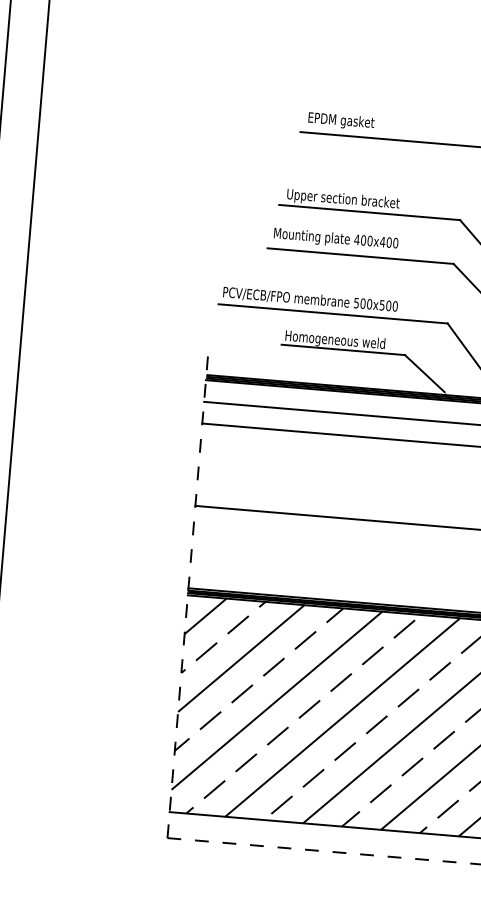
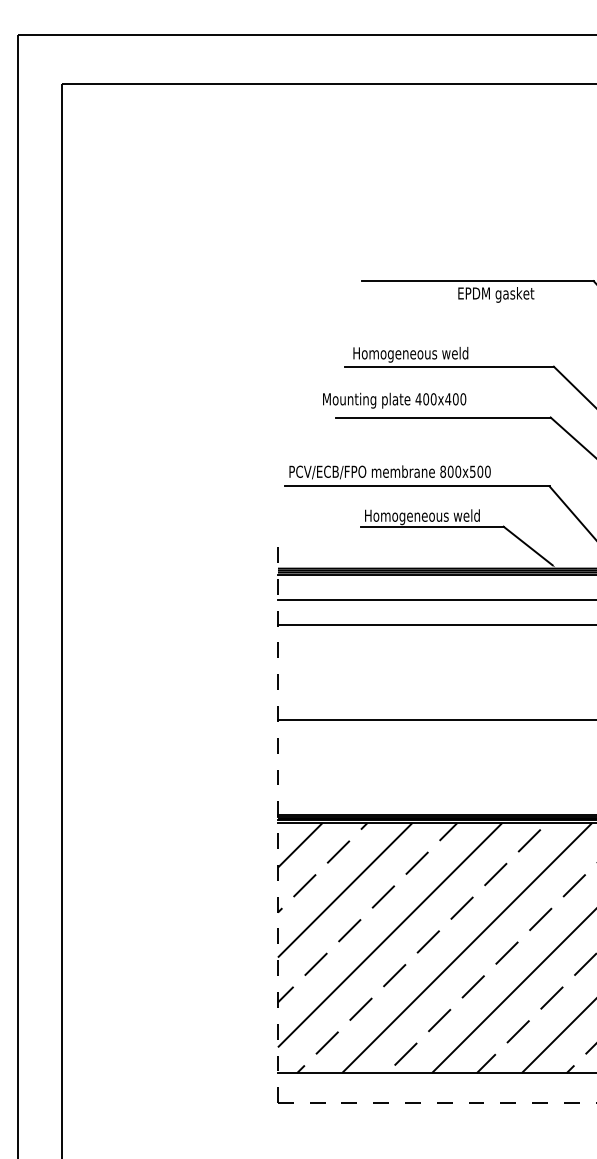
text: (341, 121) -> (496, 294), moved
text: (342, 199) -> (417, 354), Upper section bracket -> Homogeneous weld
text: (336, 239) -> (394, 400), moved
text: (356, 302) -> (443, 471), 500x500 -> 800x500

